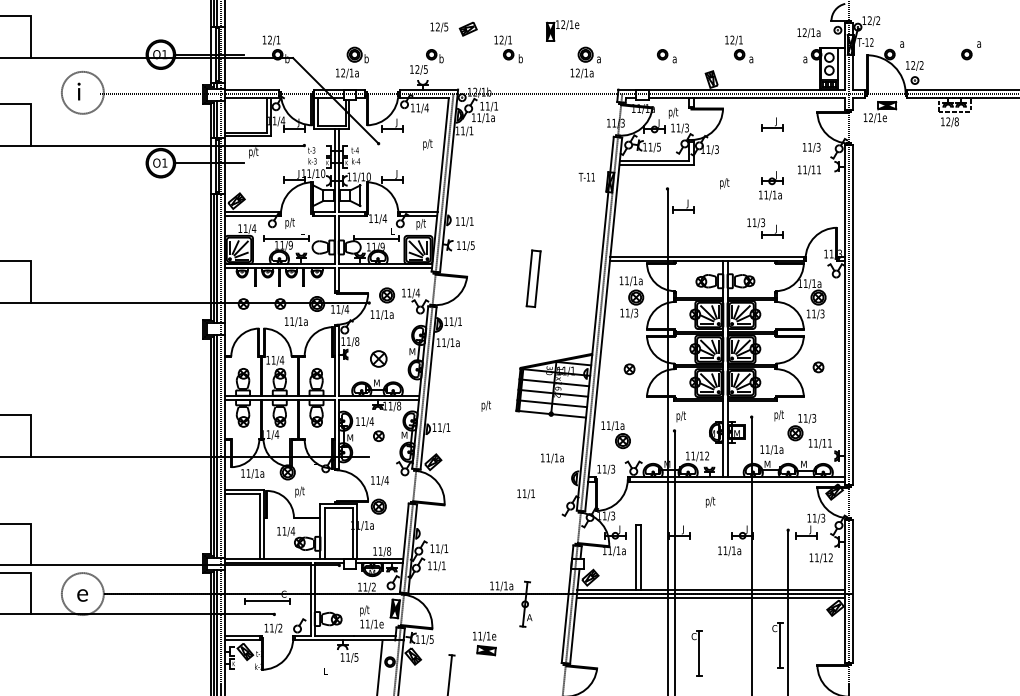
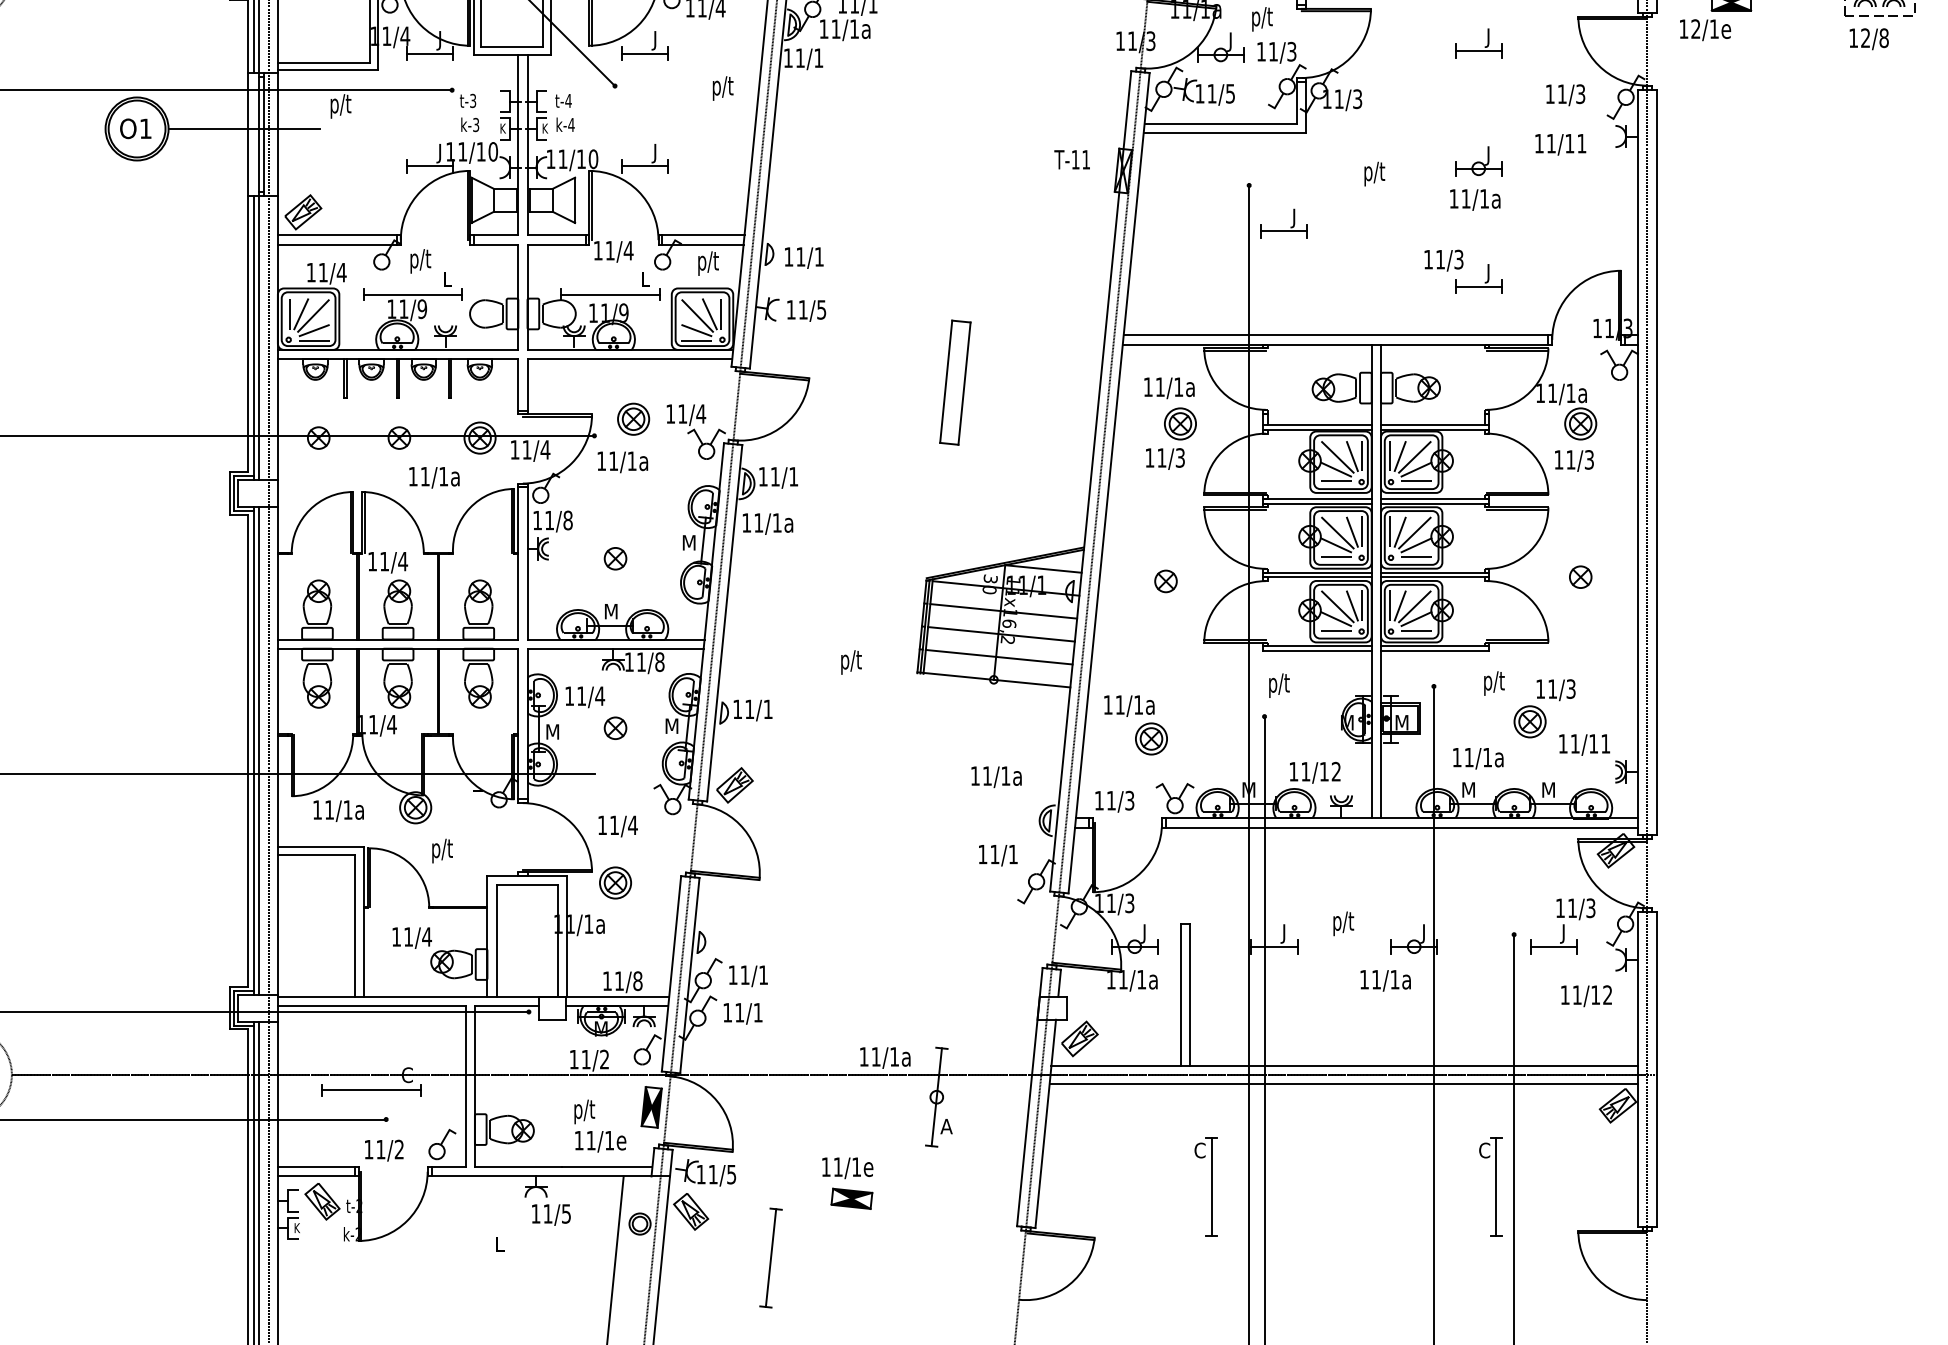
part: (378, 358) -> (614, 557), size x0.62
text: (525, 493) -> (996, 854), moved
text: (710, 501) -> (1343, 922), moved
part: (696, 653) -> (1205, 1187), moved

